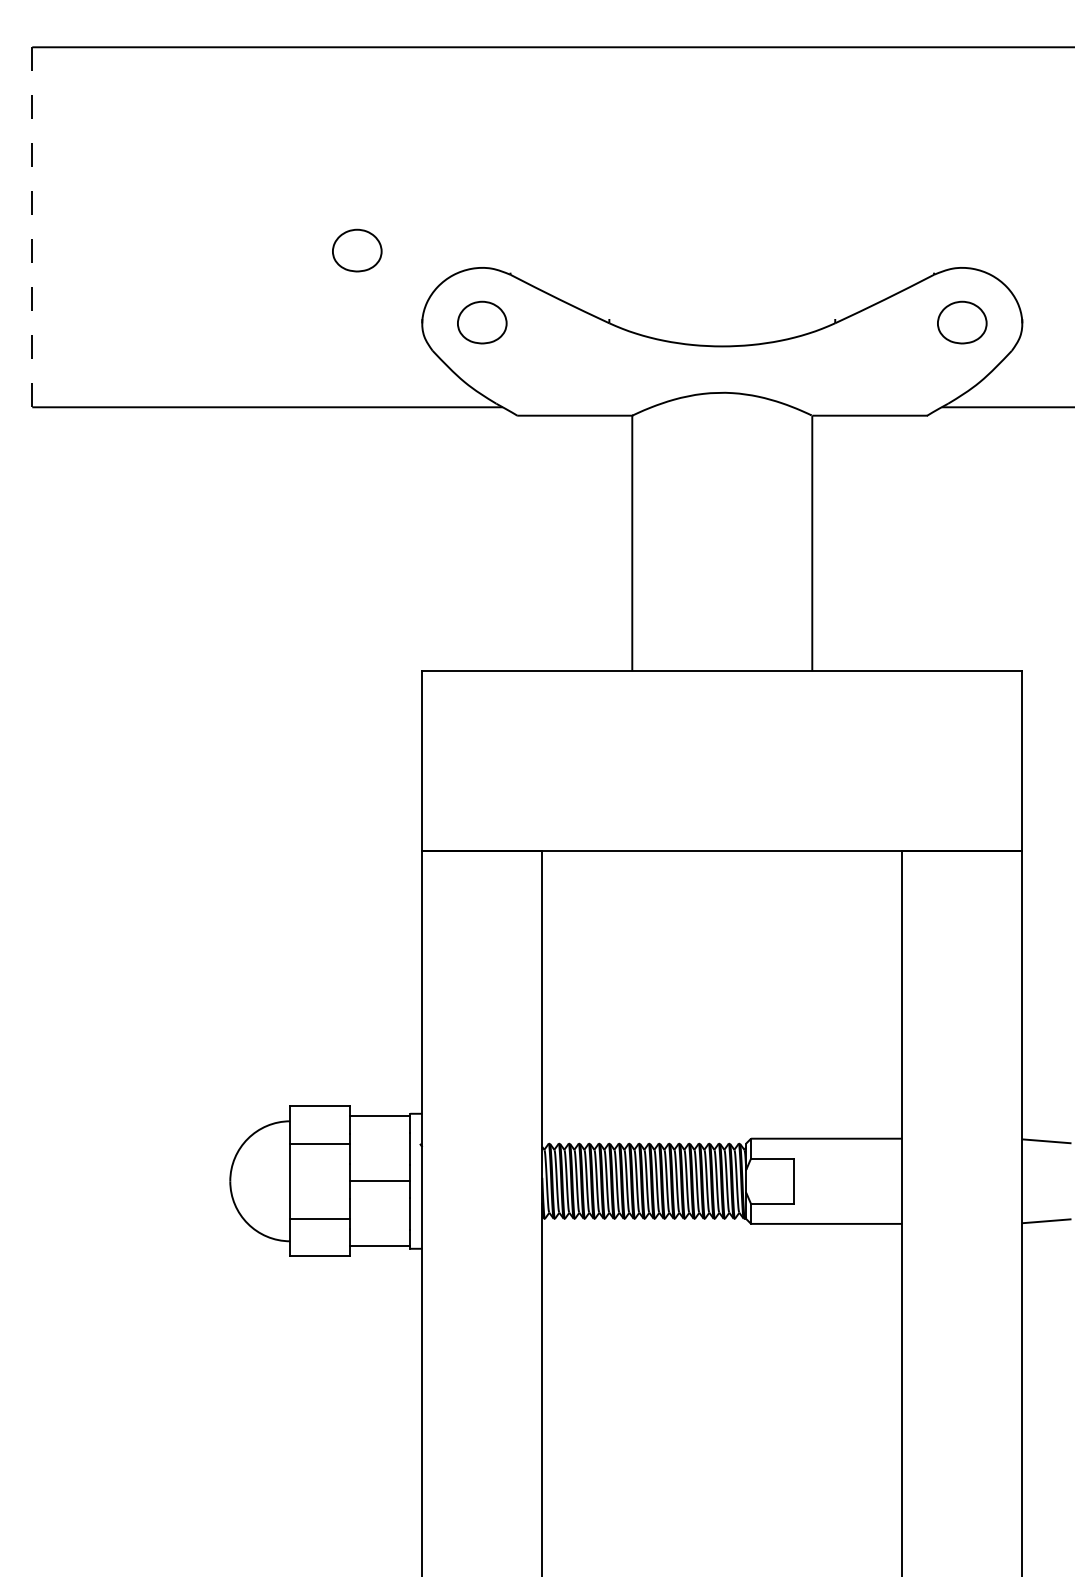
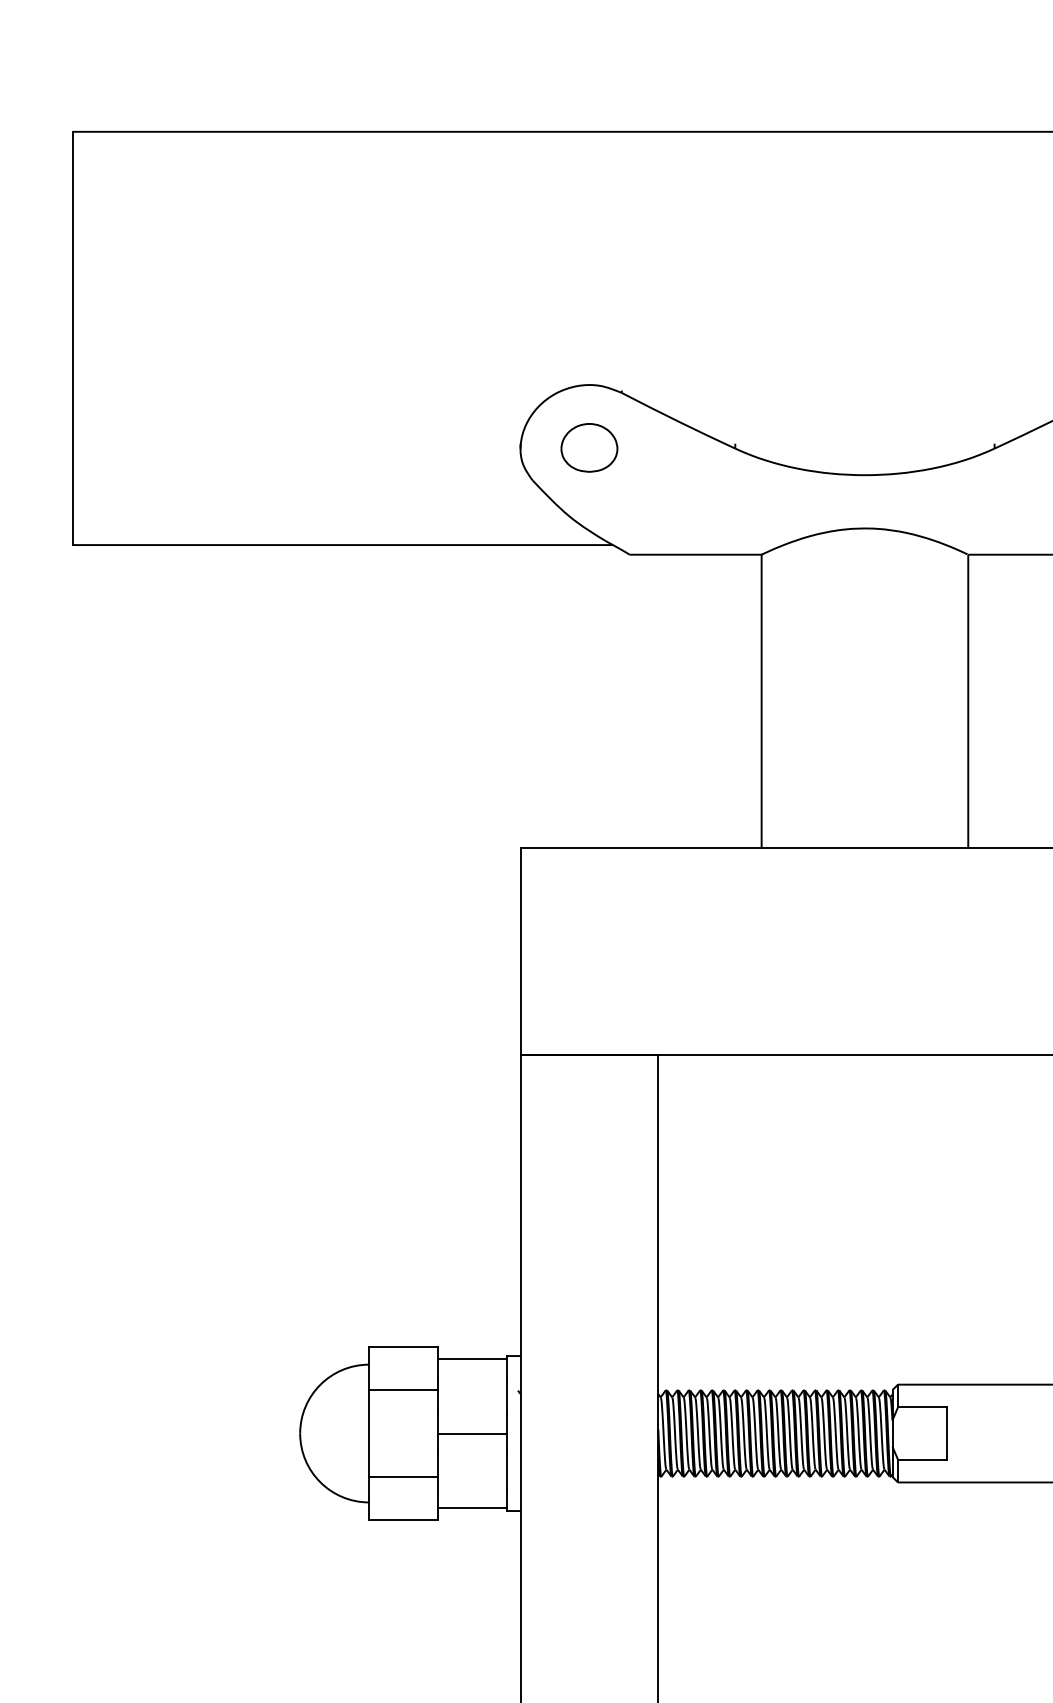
line: (32, 227) -> (73, 338), dashed -> solid
part: (357, 250) -> (446, 365), removed

